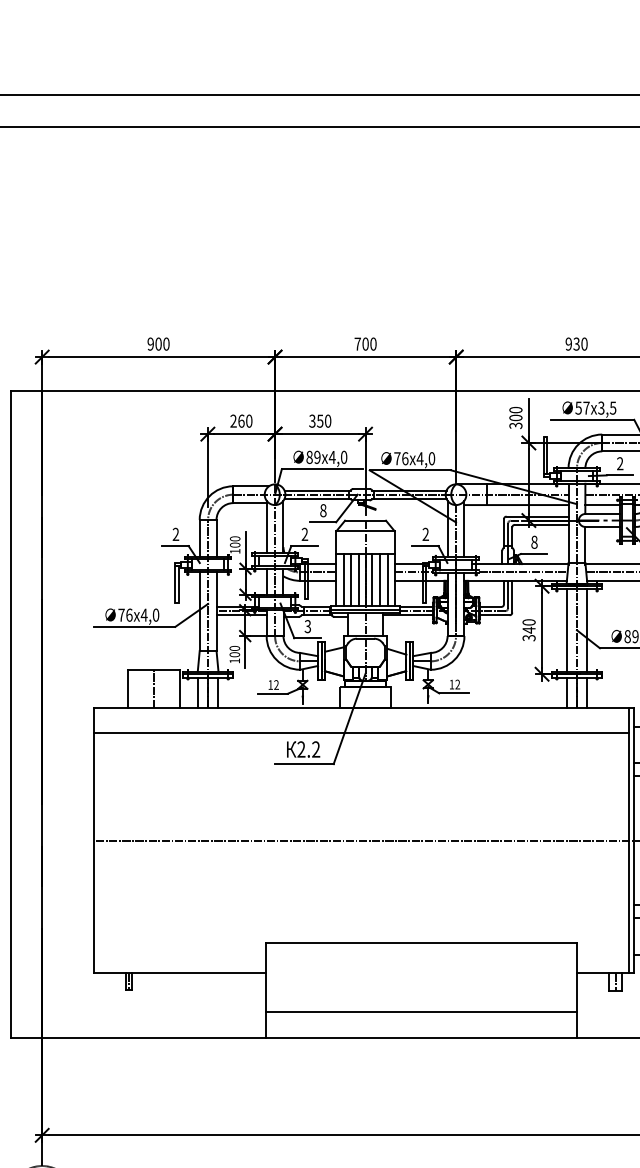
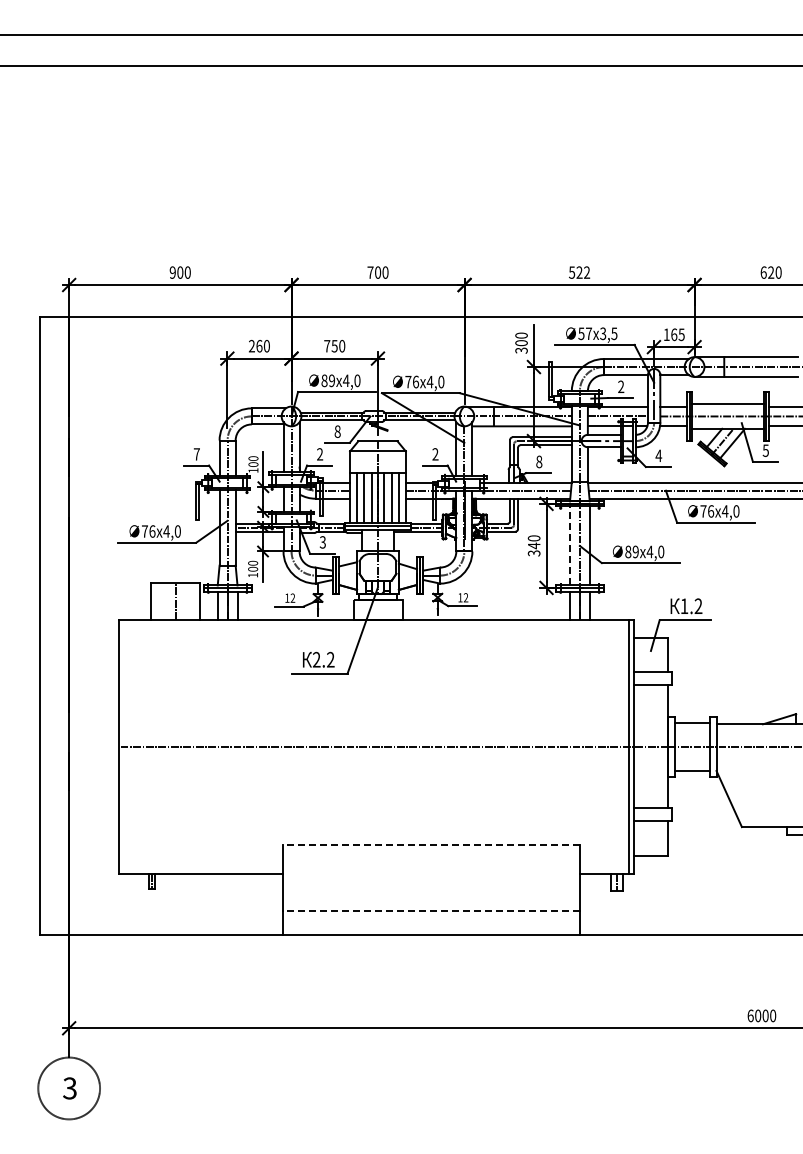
text: (576, 343) -> (579, 272), 930 -> 522
text: (312, 421) -> (327, 346), 350 -> 750
text: (175, 534) -> (196, 454), 2 -> 7
line: (567, 629) -> (570, 545), solid -> dashed
line: (360, 733) -> (373, 644), removed
line: (421, 942) -> (431, 844), solid -> dashed
line: (421, 1012) -> (431, 910), solid -> dashed

